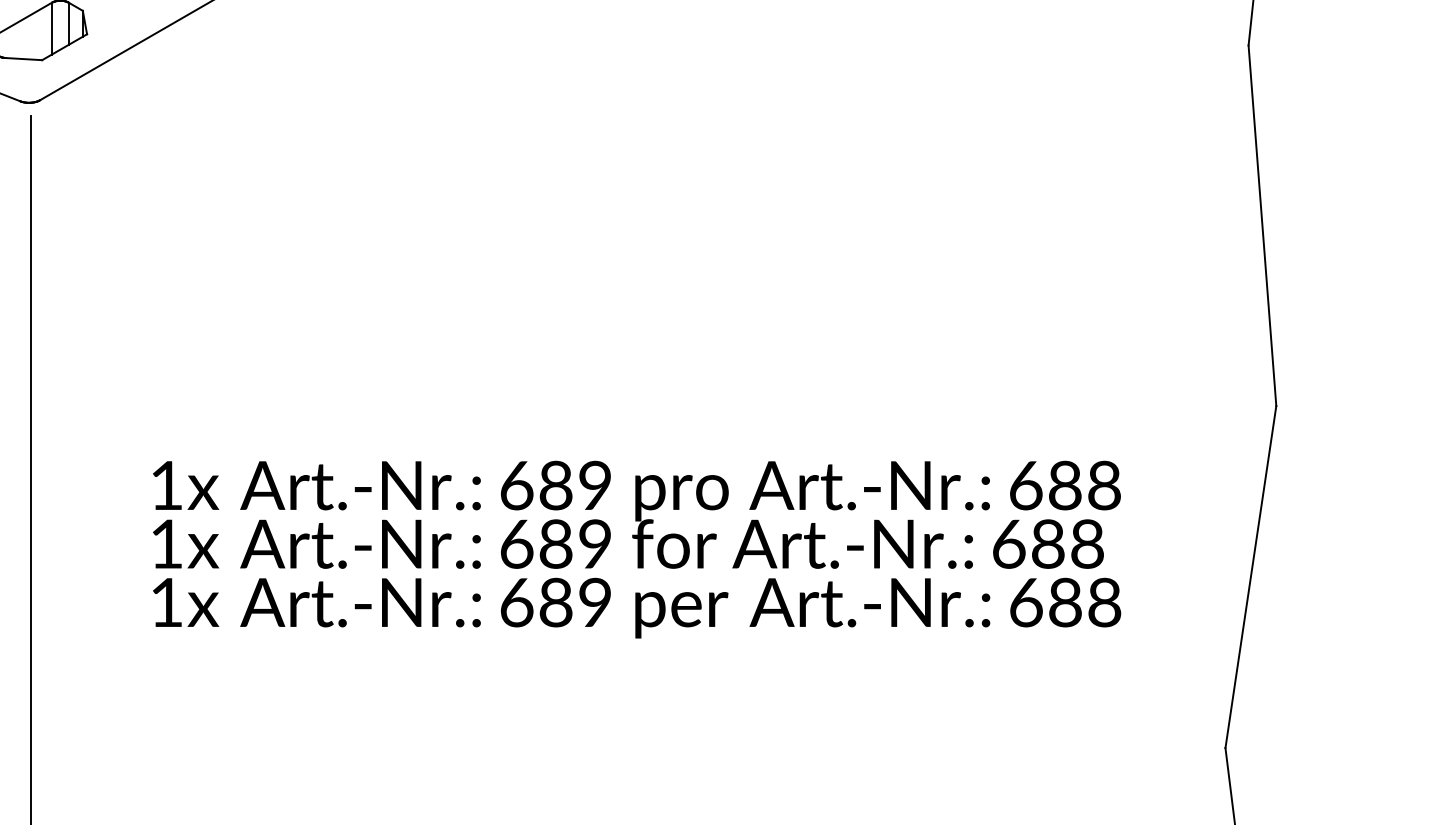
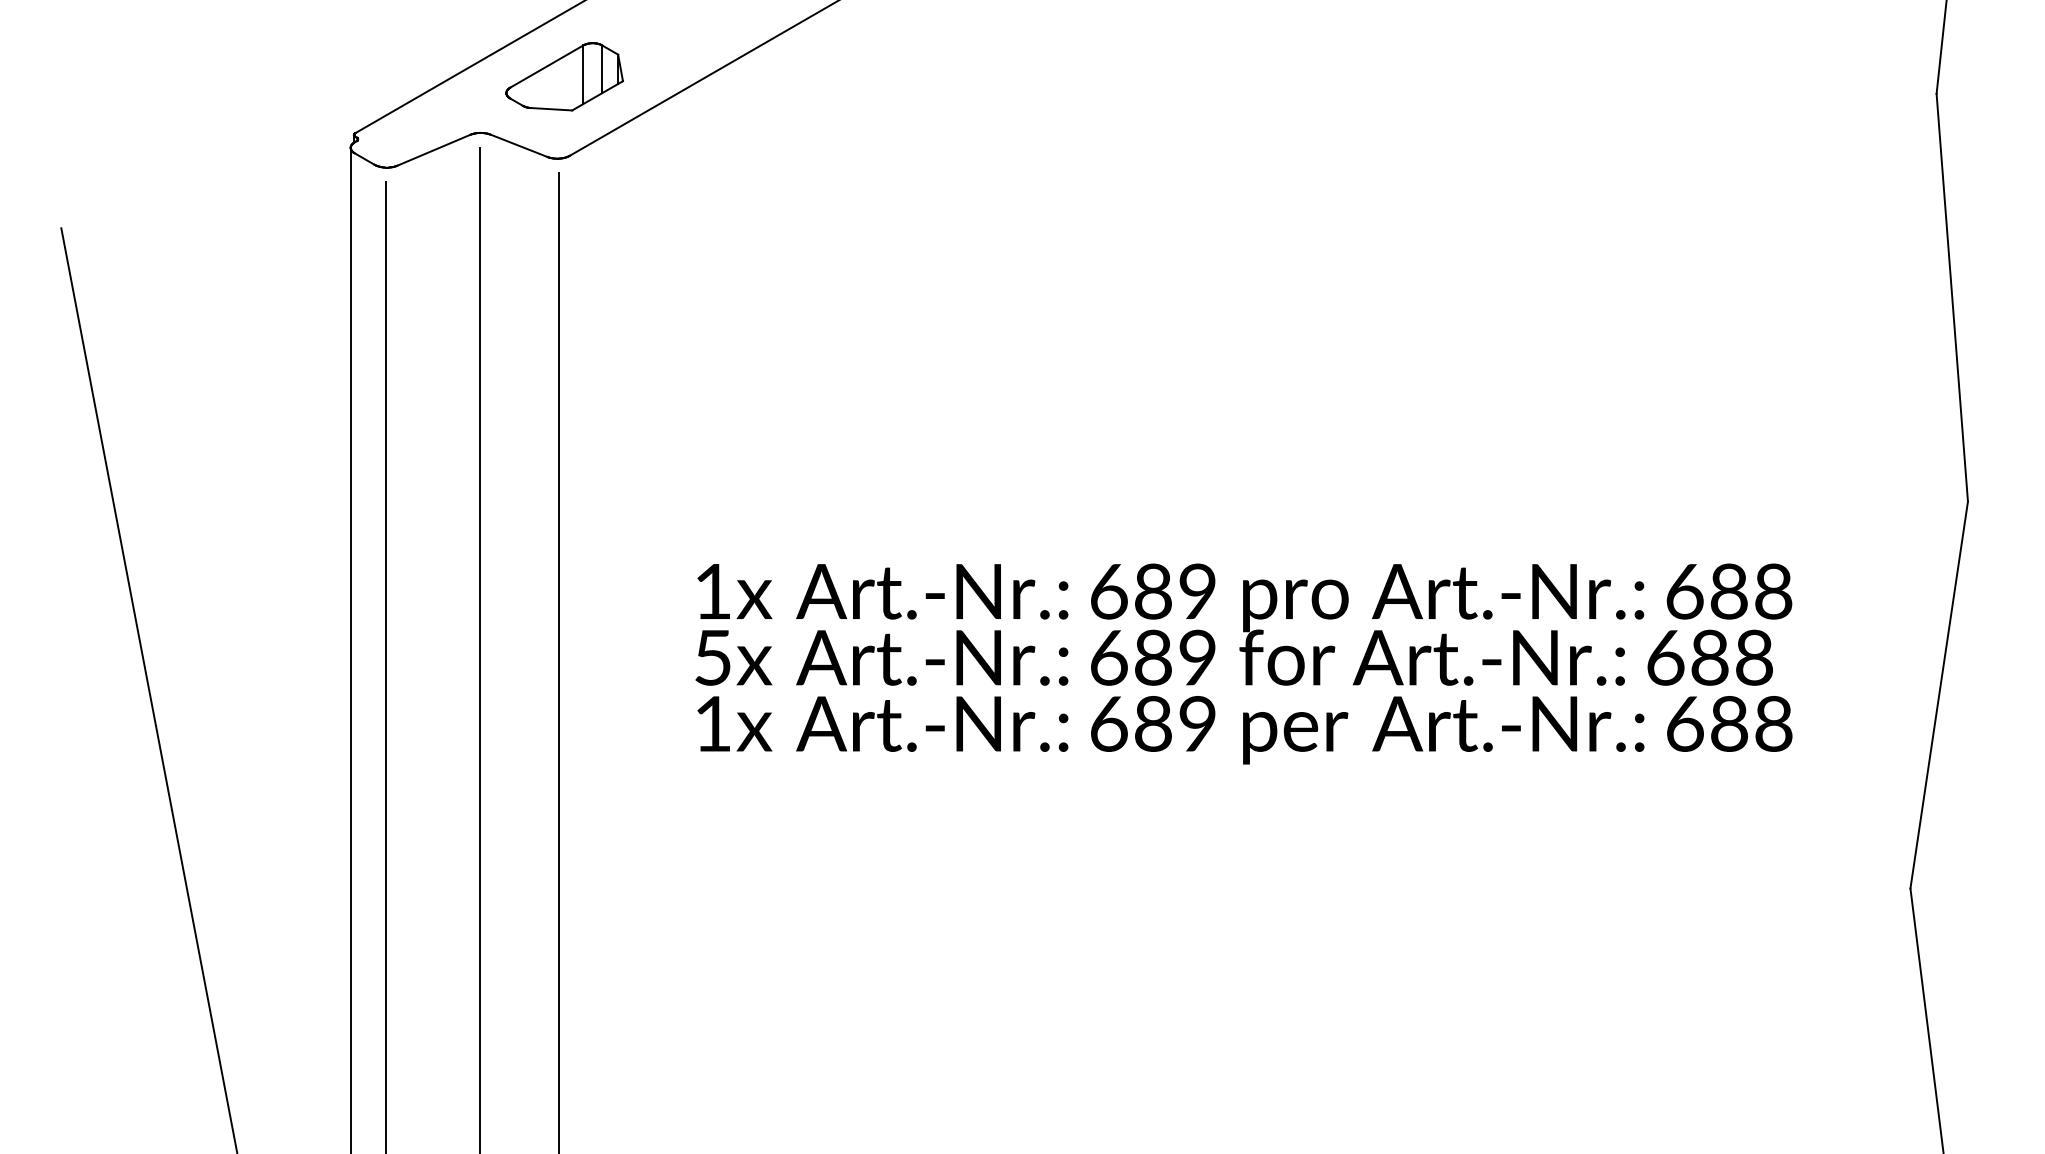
text: (166, 543) -> (712, 657), 1x -> 5x

